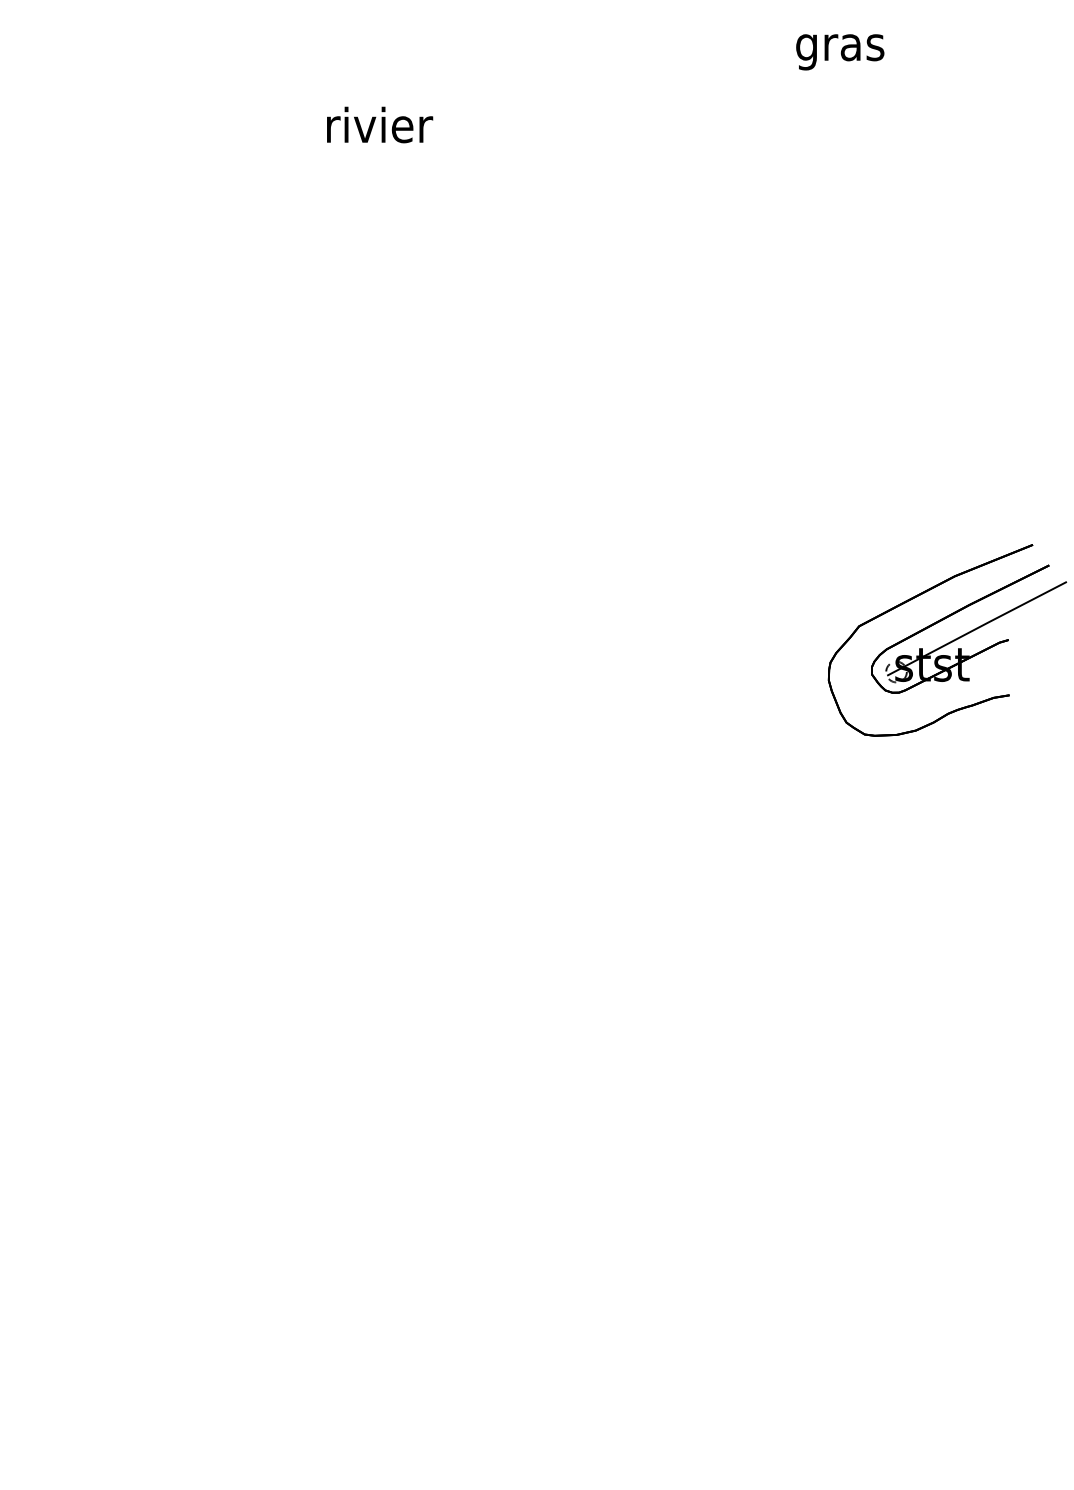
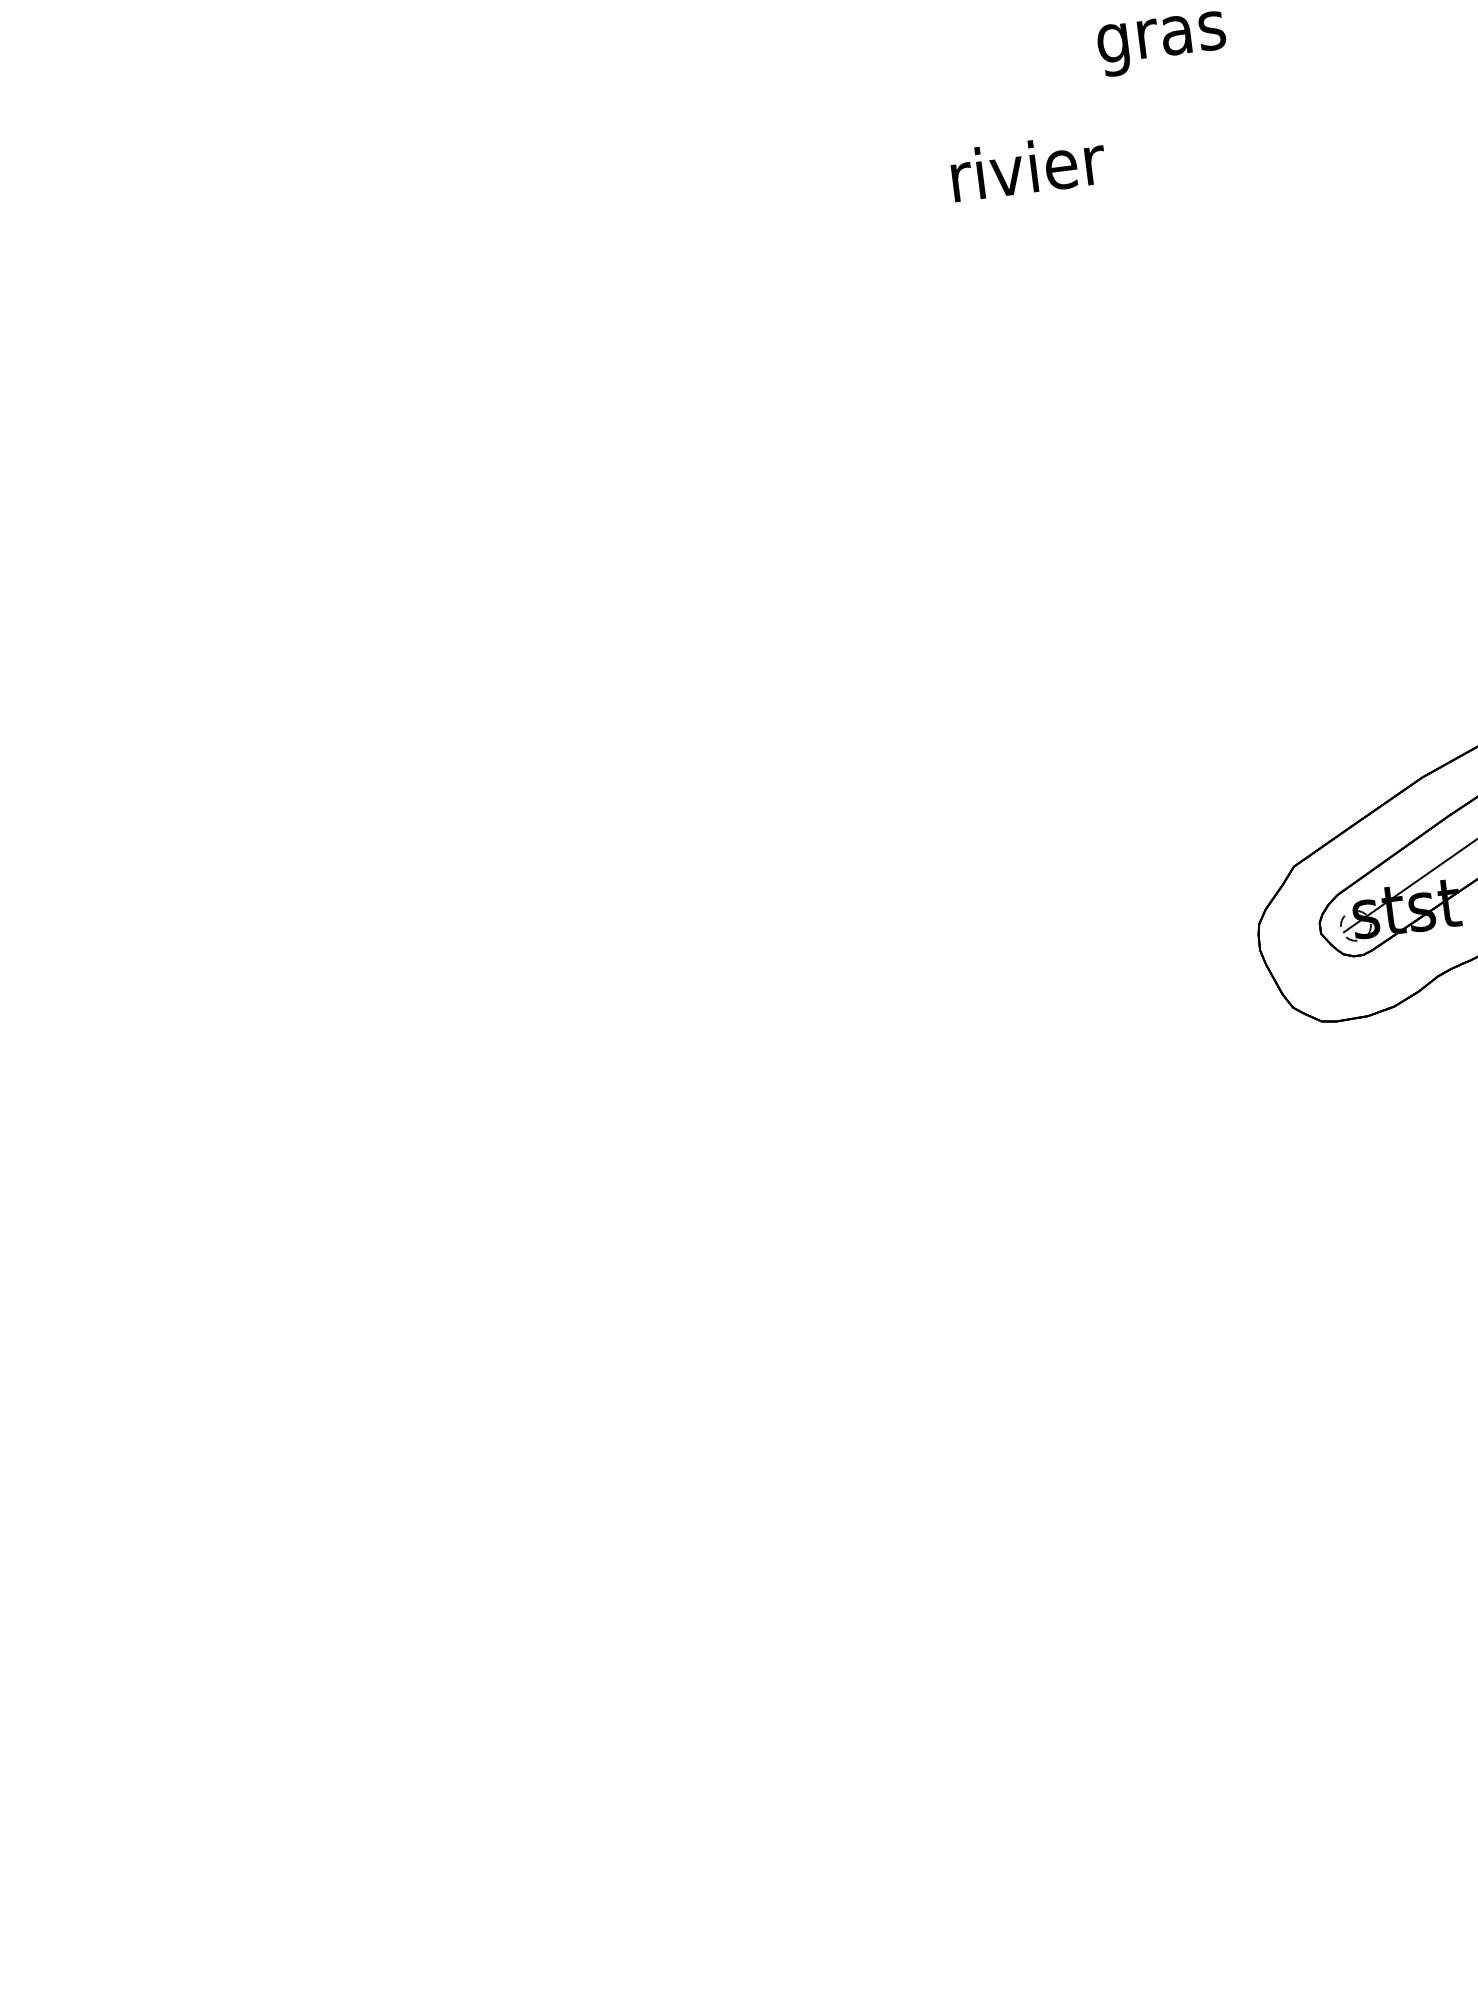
text: (380, 124) -> (1028, 166), moved

